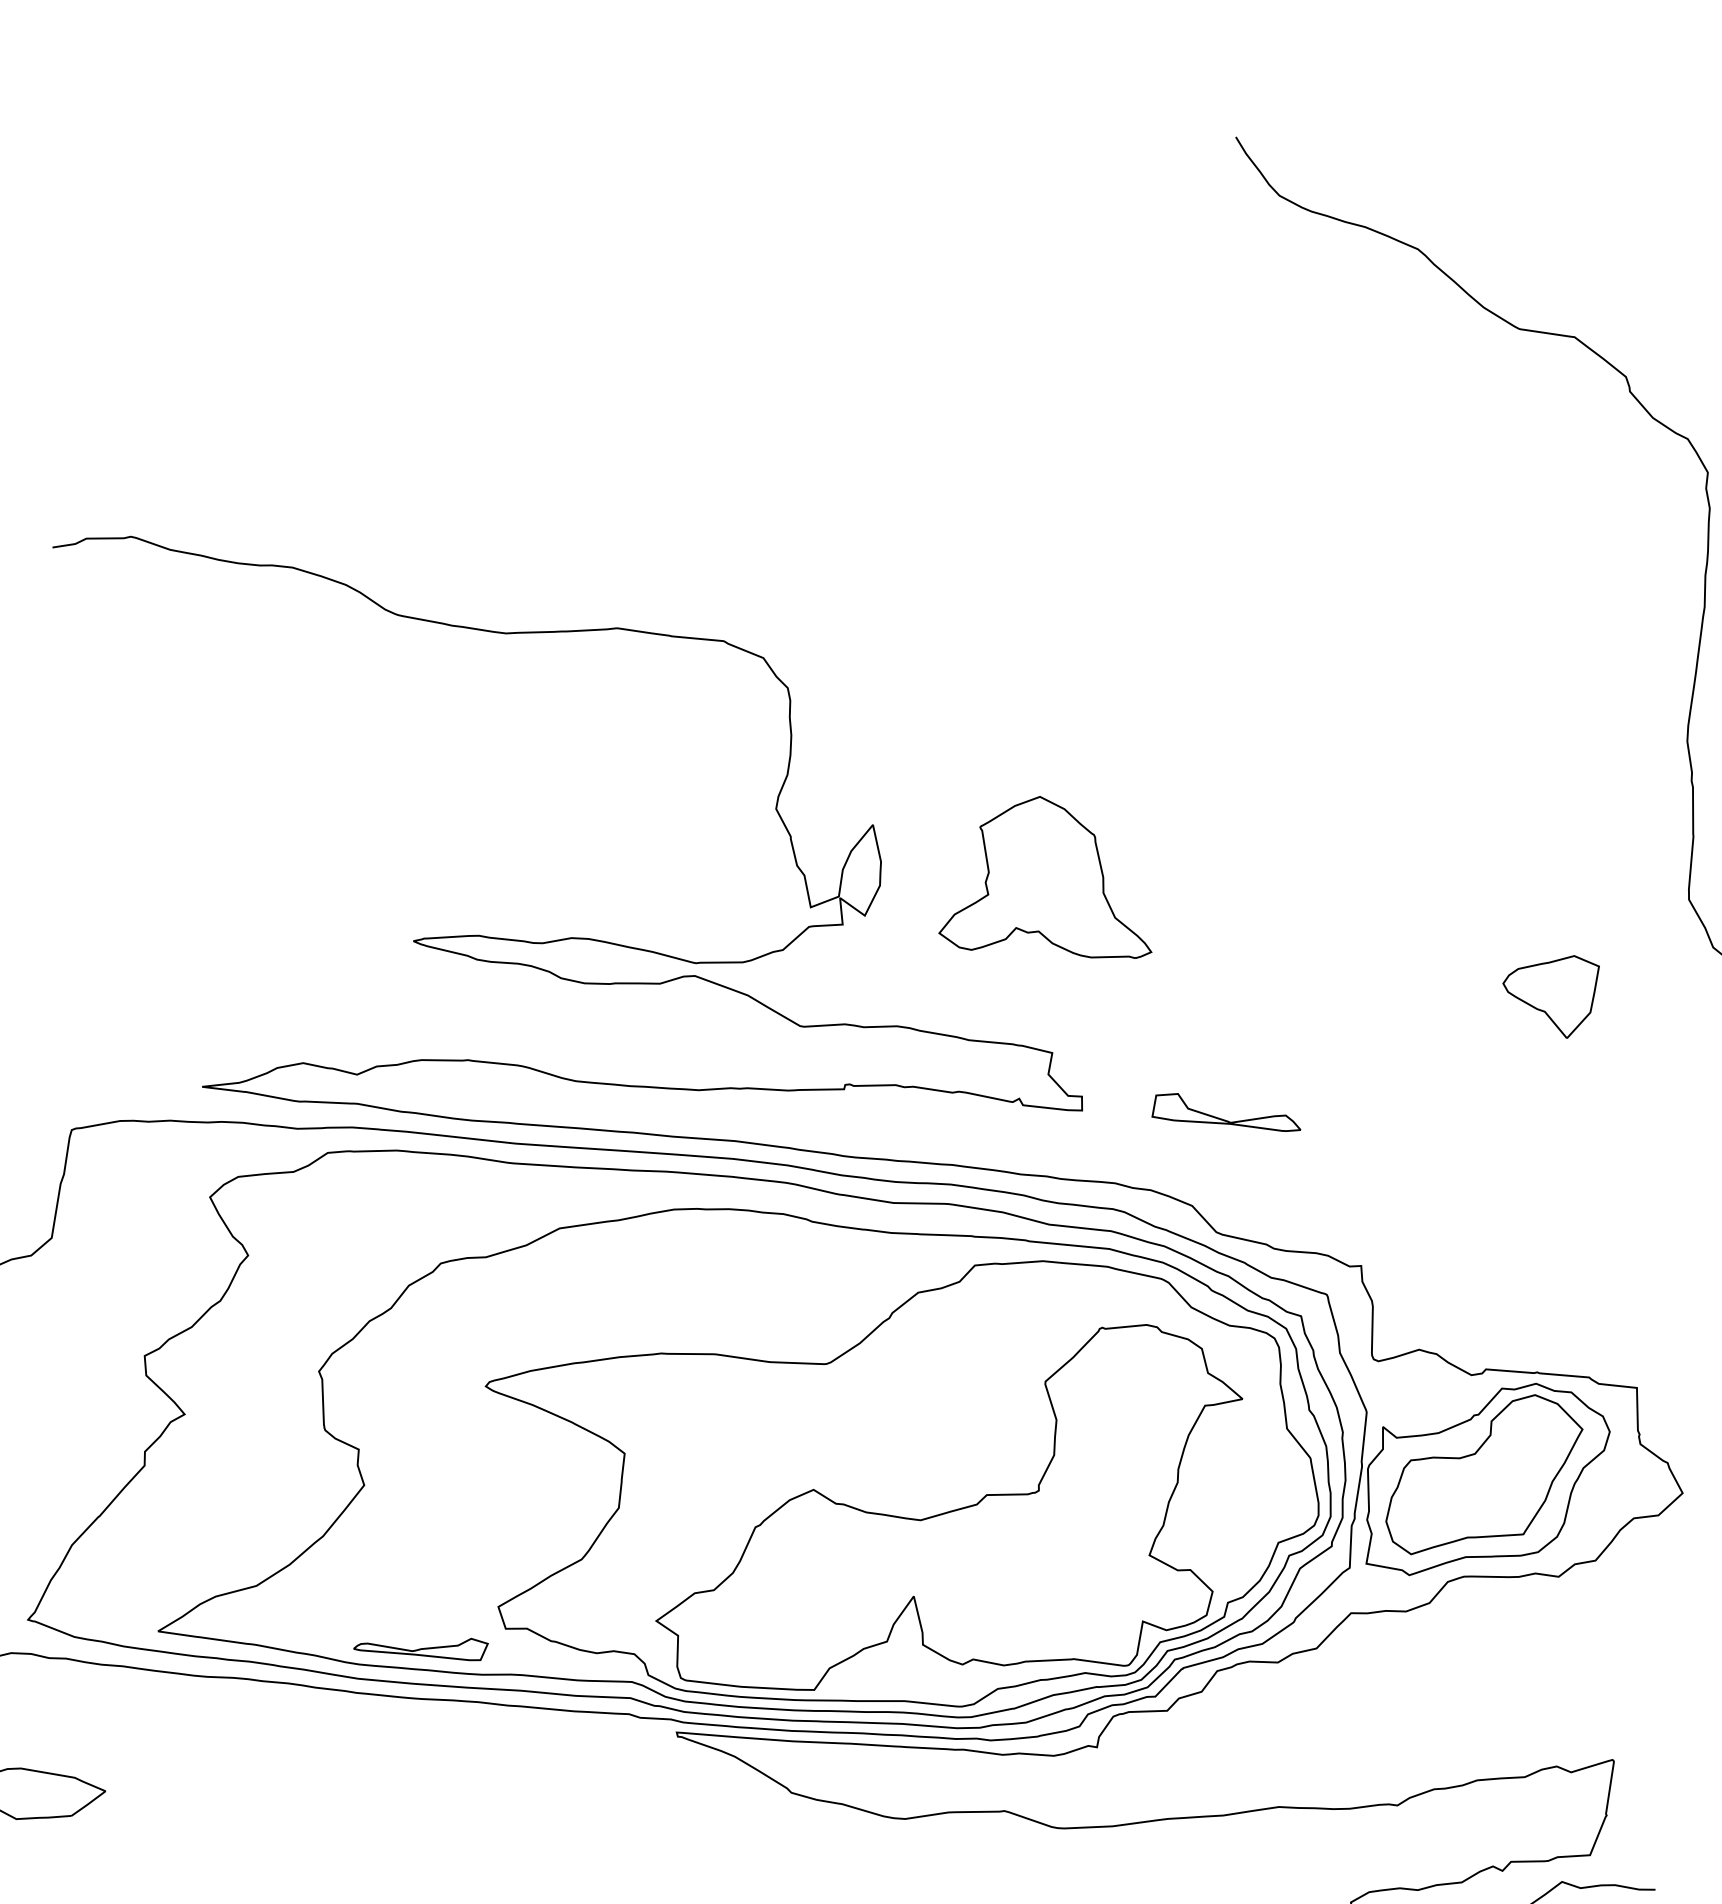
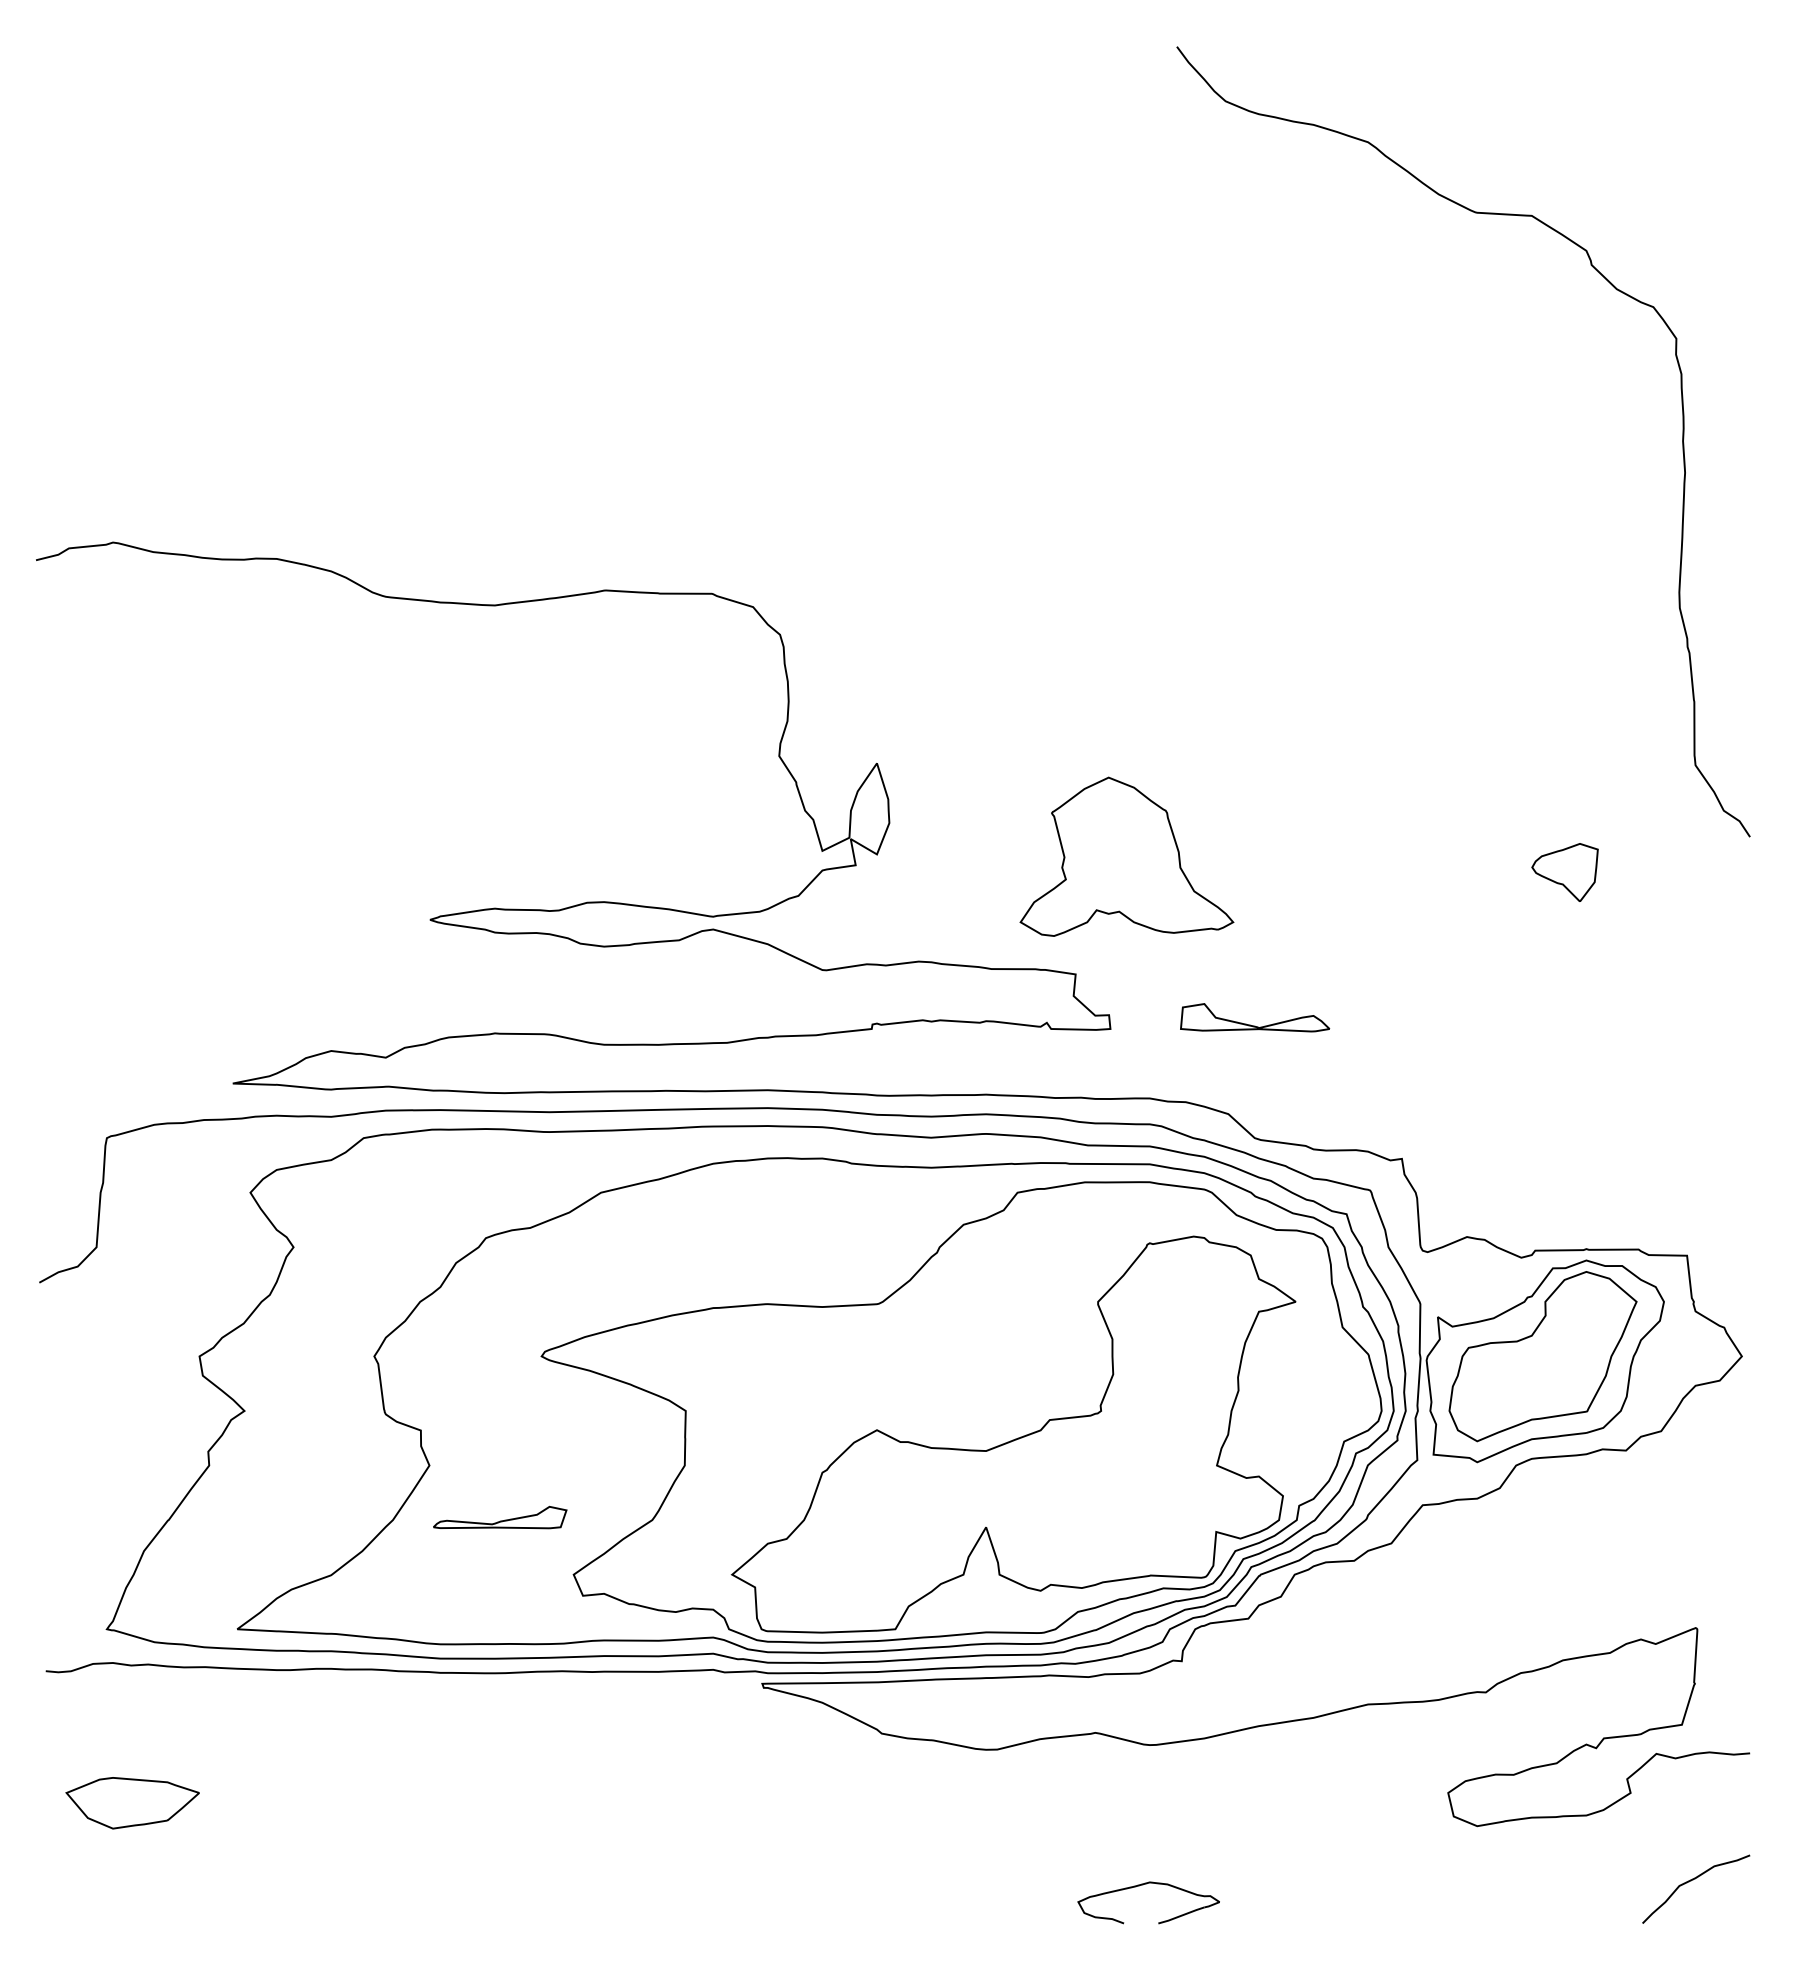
part: (1050, 877) -> (1126, 856), moved
part: (1548, 994) -> (1564, 872), size x0.7
part: (421, 1645) -> (500, 1517), moved

